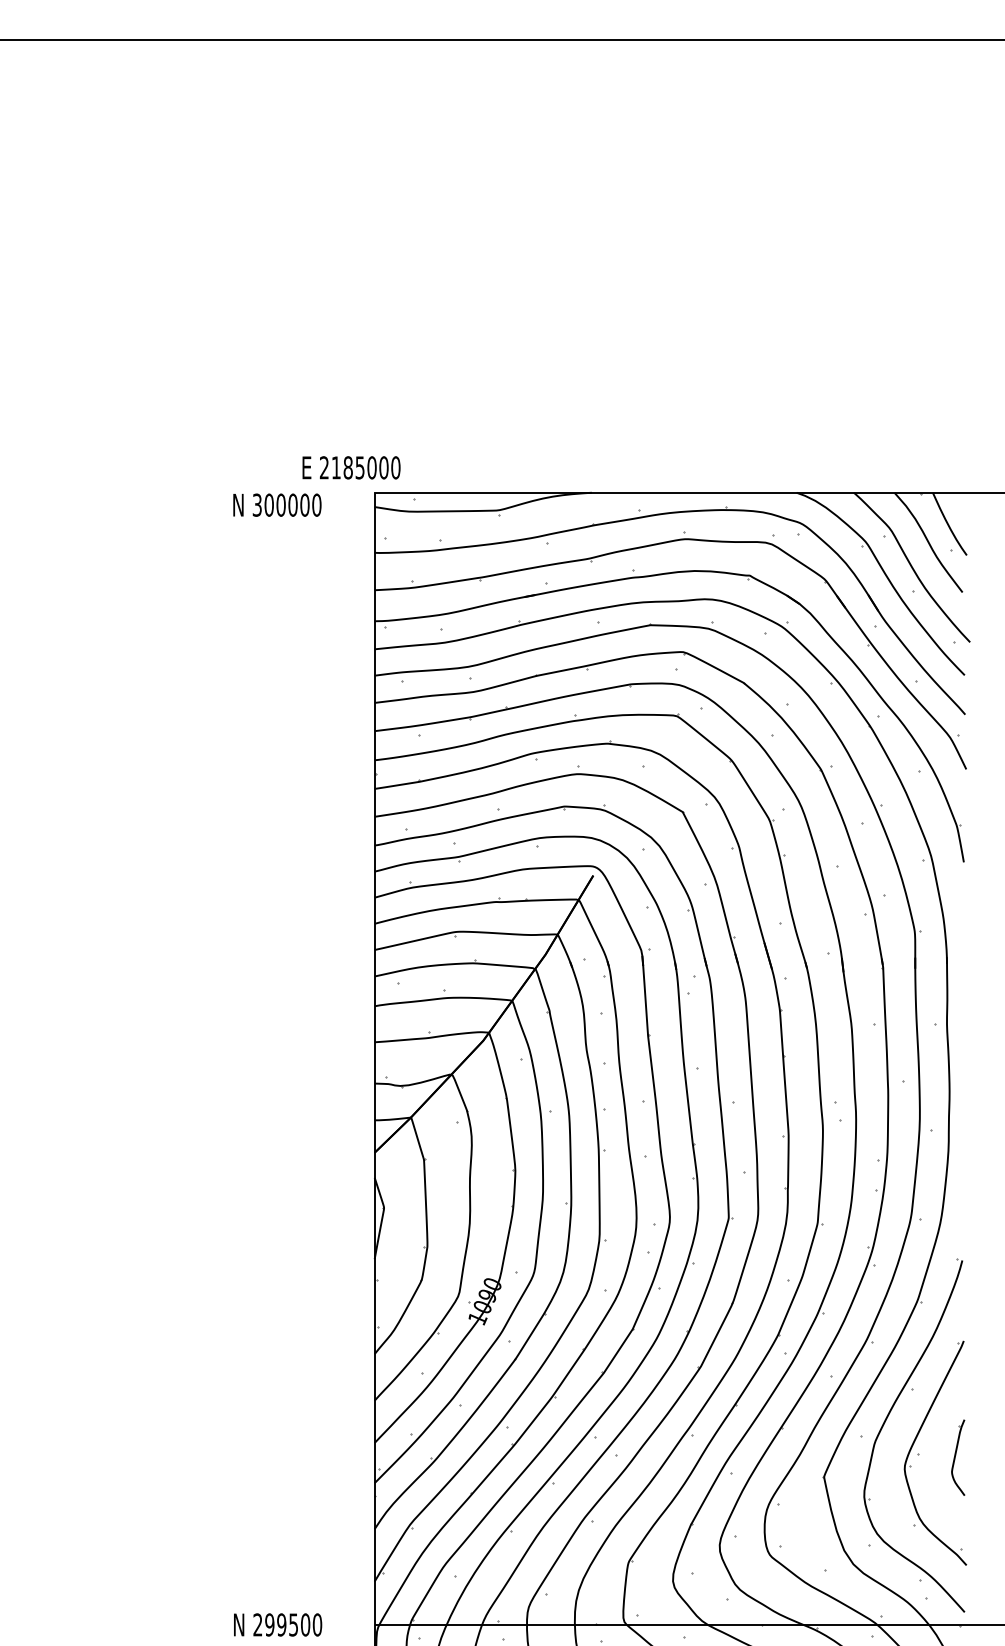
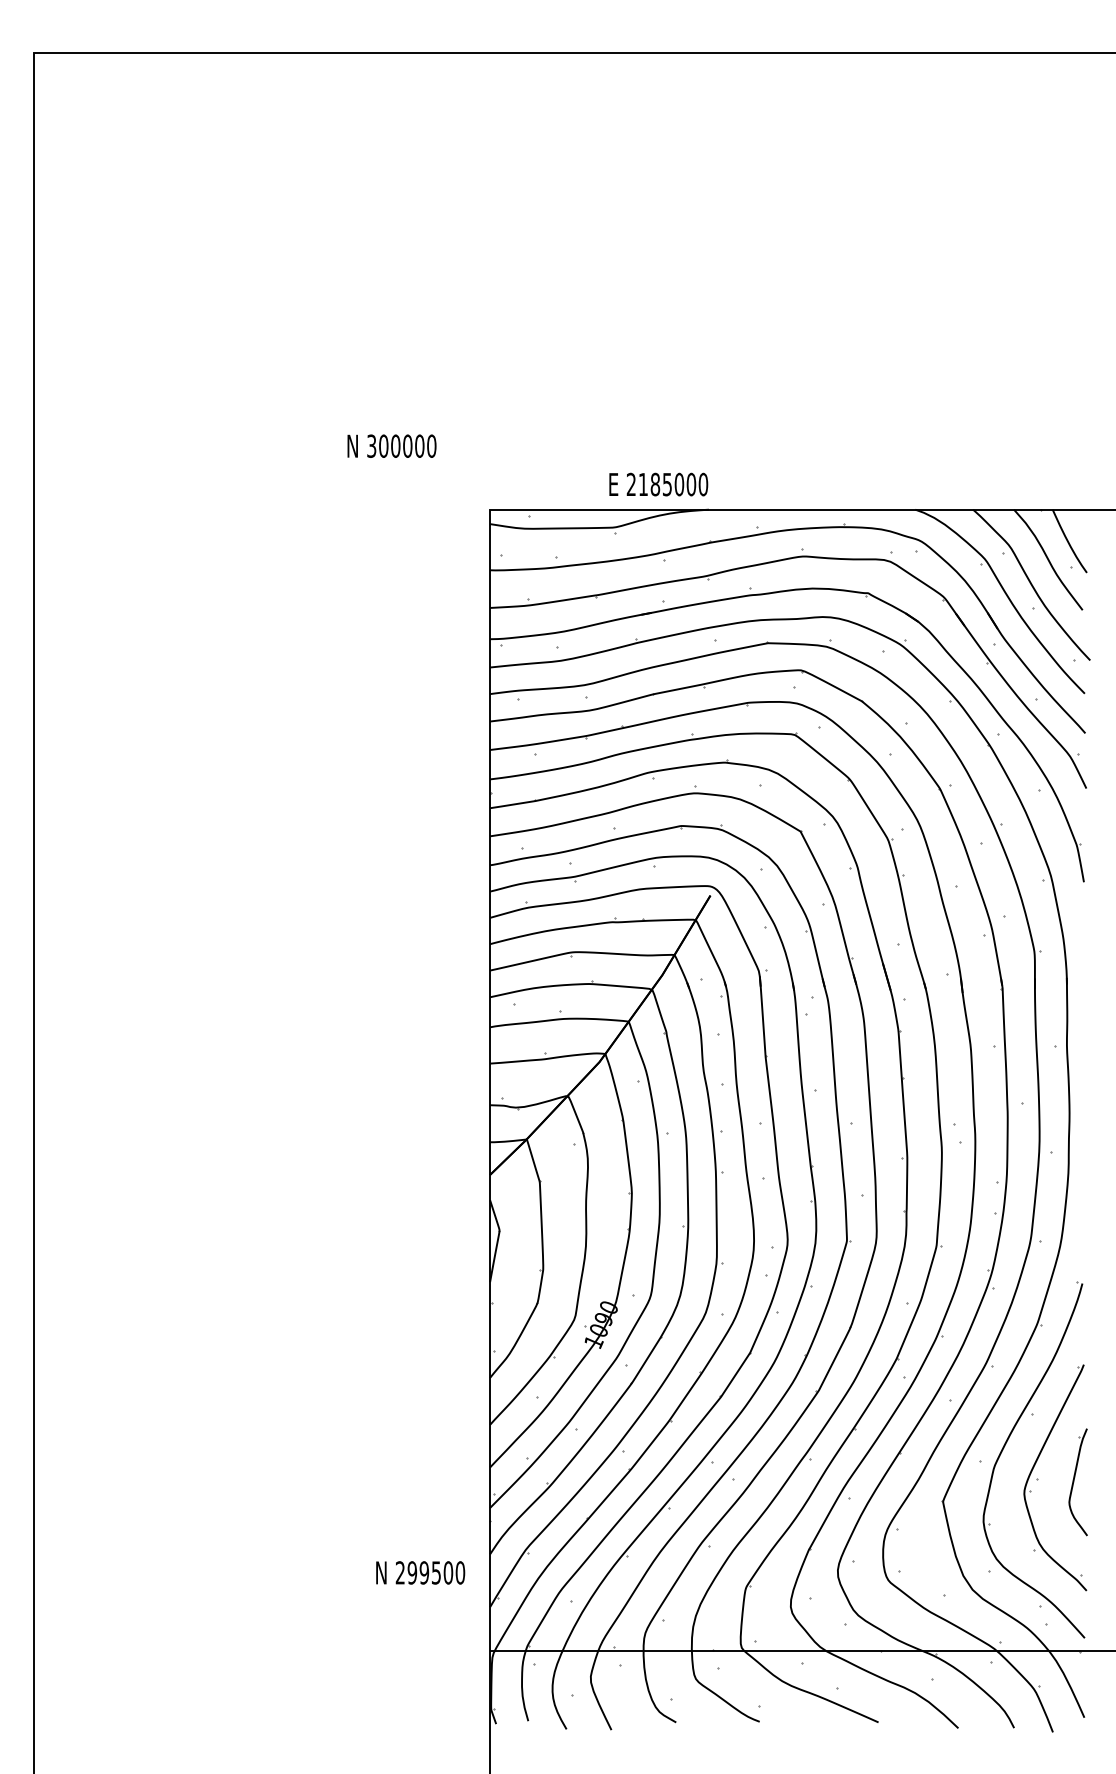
text: (351, 467) -> (658, 484), moved
text: (276, 504) -> (391, 445), moved
part: (958, 1457) -> (1078, 1482), size x1.4
text: (277, 1624) -> (420, 1572), moved

